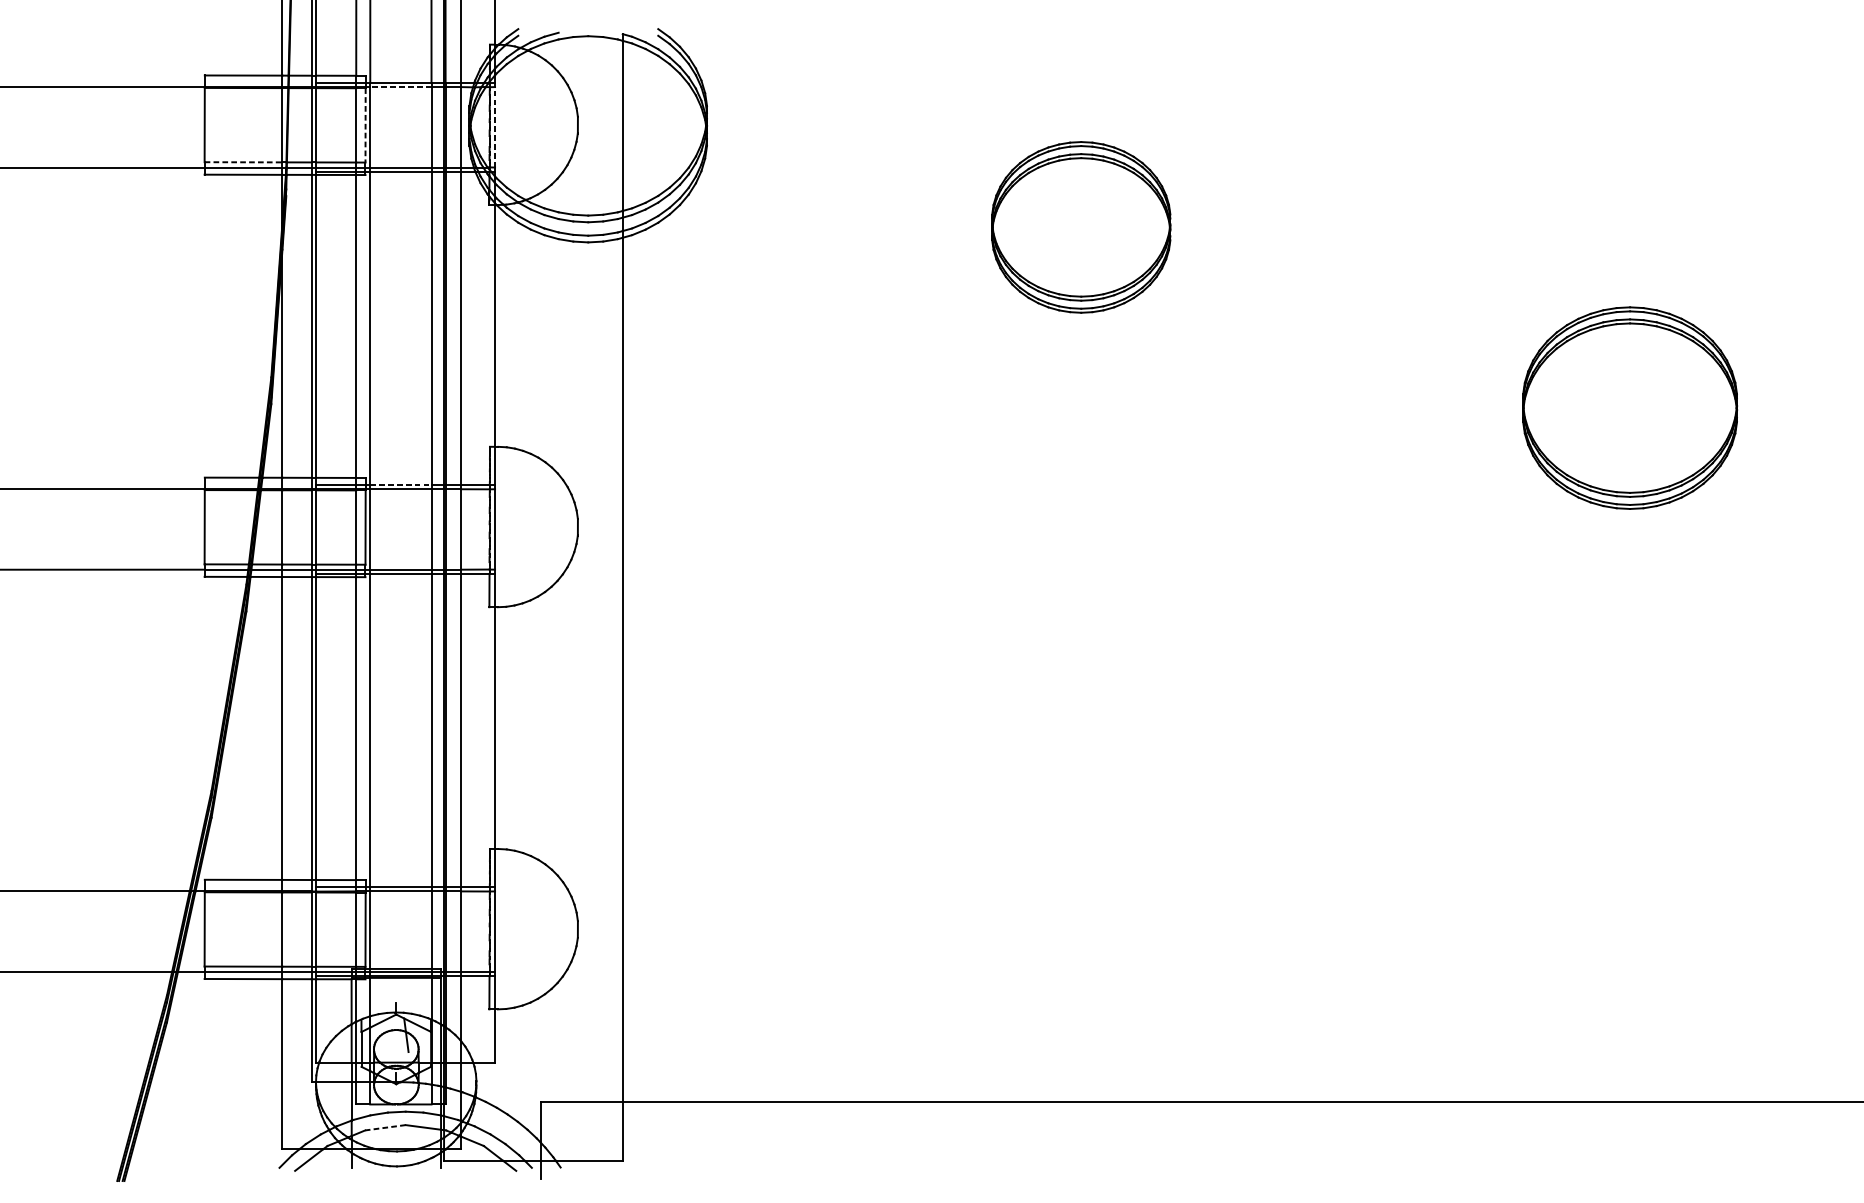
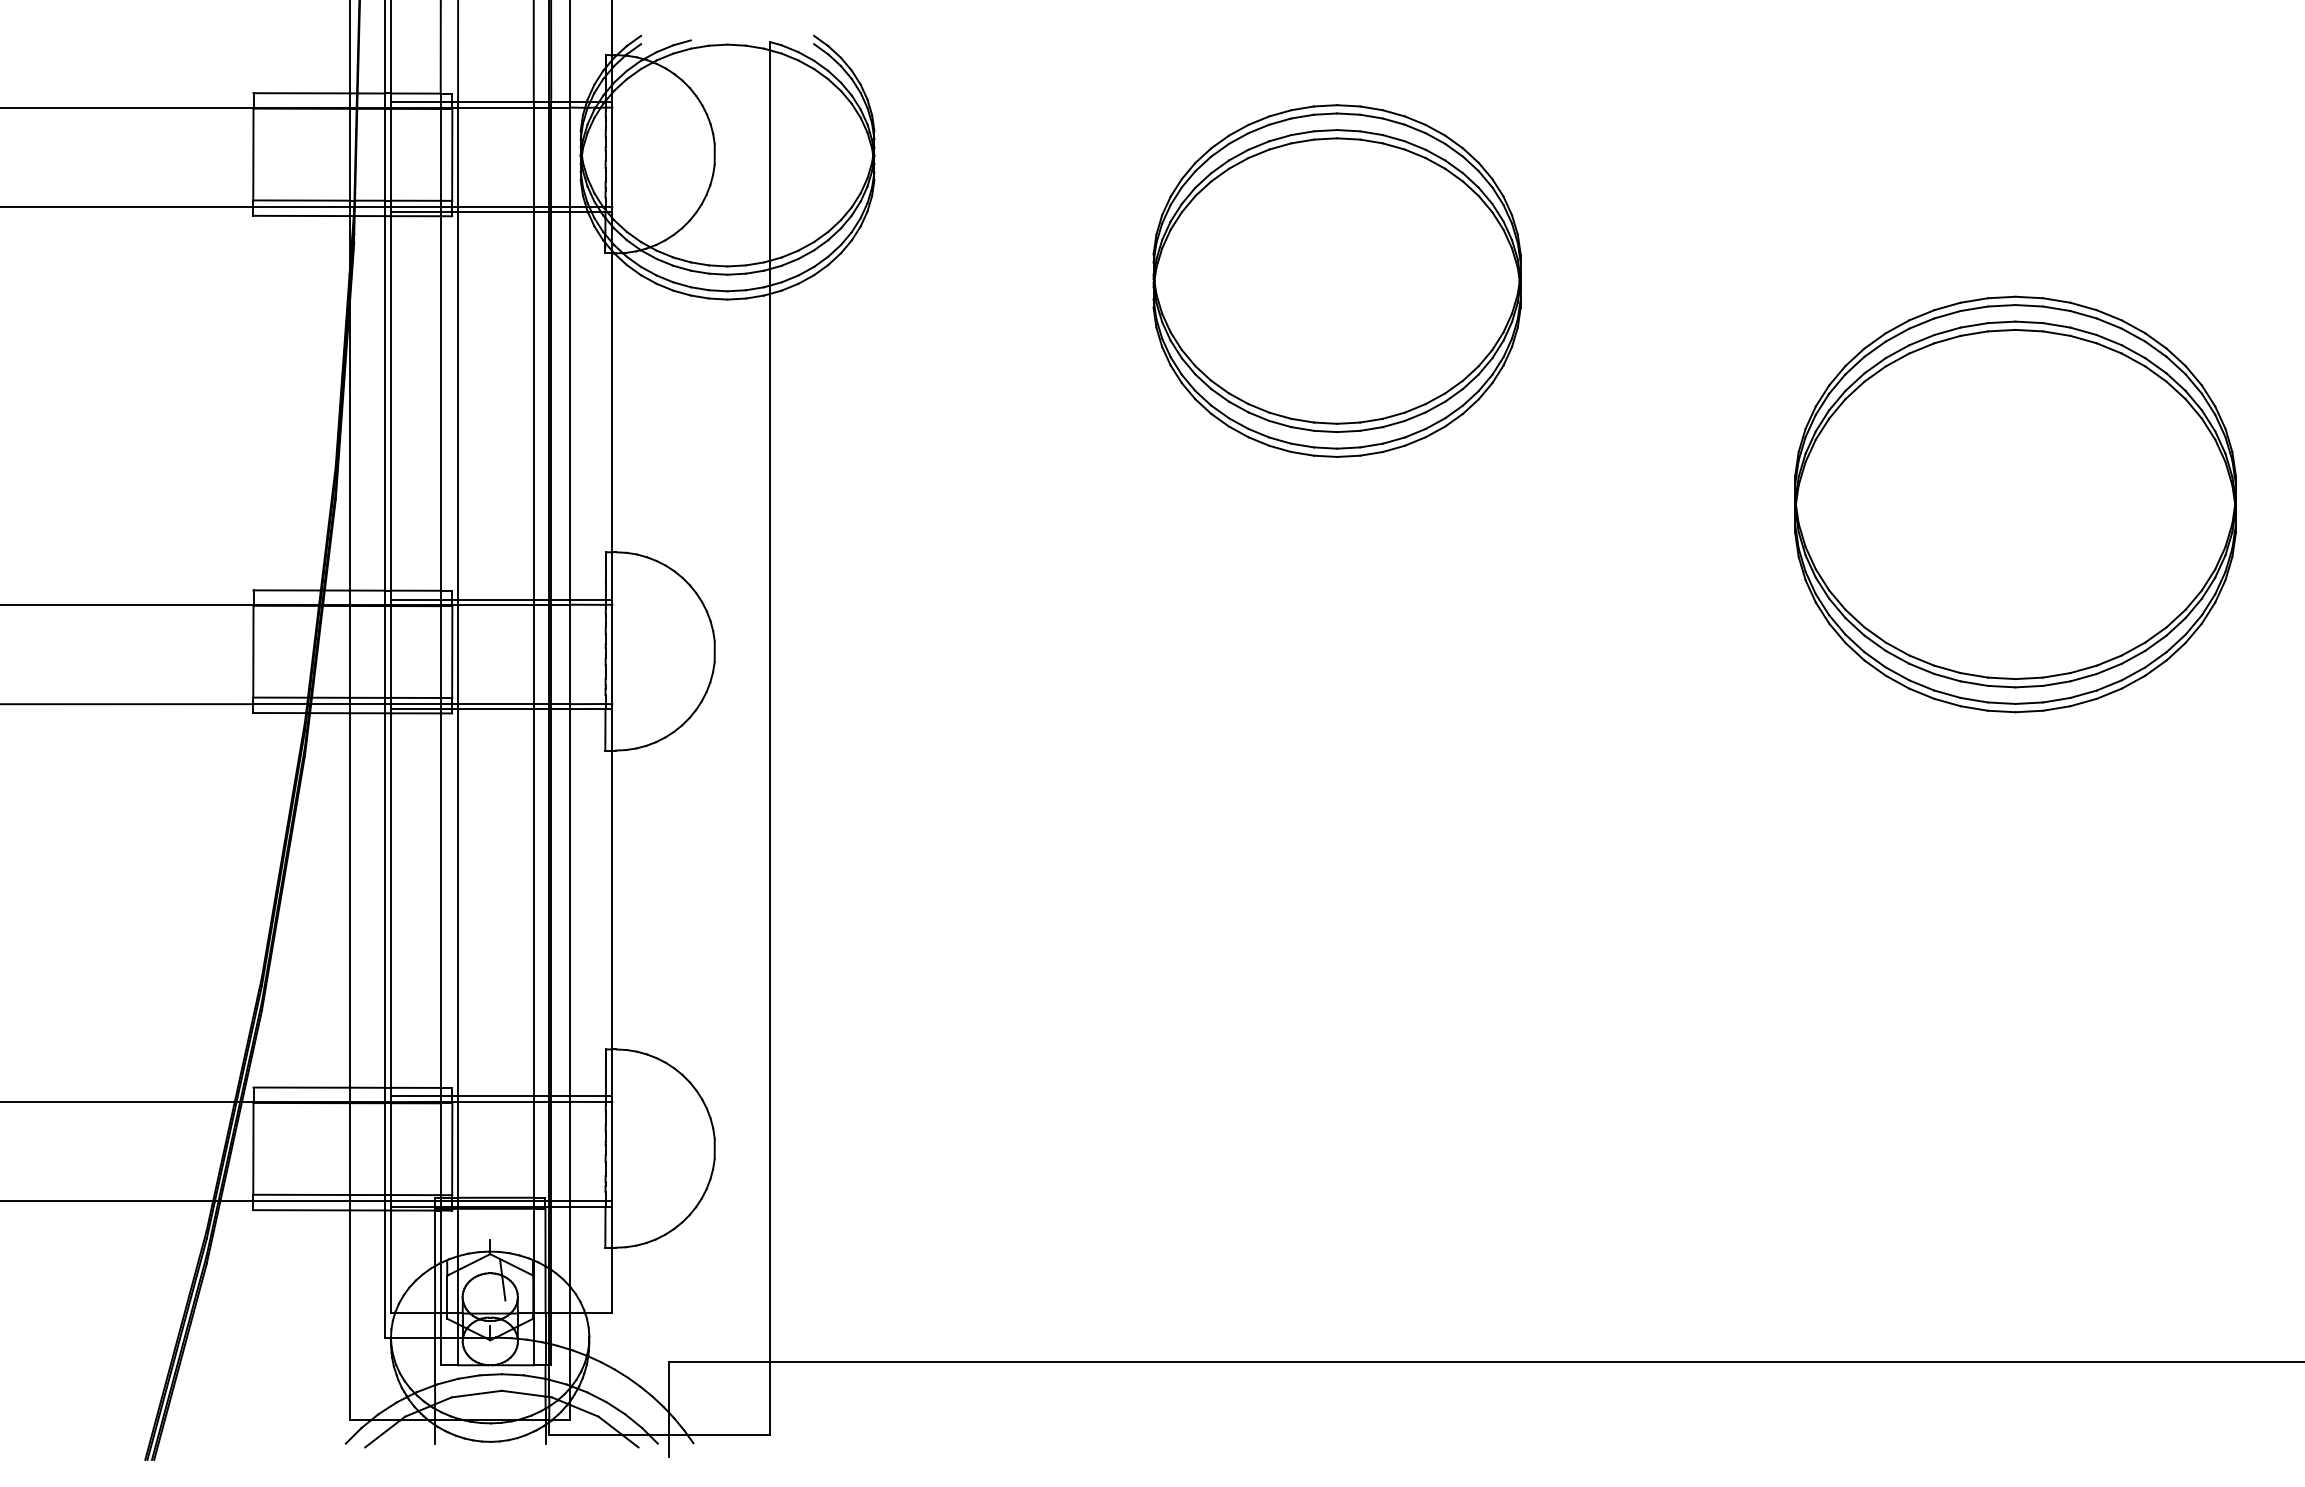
line: (400, 87) -> (495, 107), dashed -> solid
line: (365, 125) -> (452, 154), dashed -> solid
line: (495, 127) -> (612, 157), dashed -> solid
line: (243, 162) -> (301, 200), dashed -> solid
part: (1080, 226) -> (1336, 280), size x1.67
part: (1630, 408) -> (2015, 504), size x1.67
line: (400, 485) -> (495, 599), dashed -> solid
line: (385, 1128) -> (476, 1394), dashed -> solid

